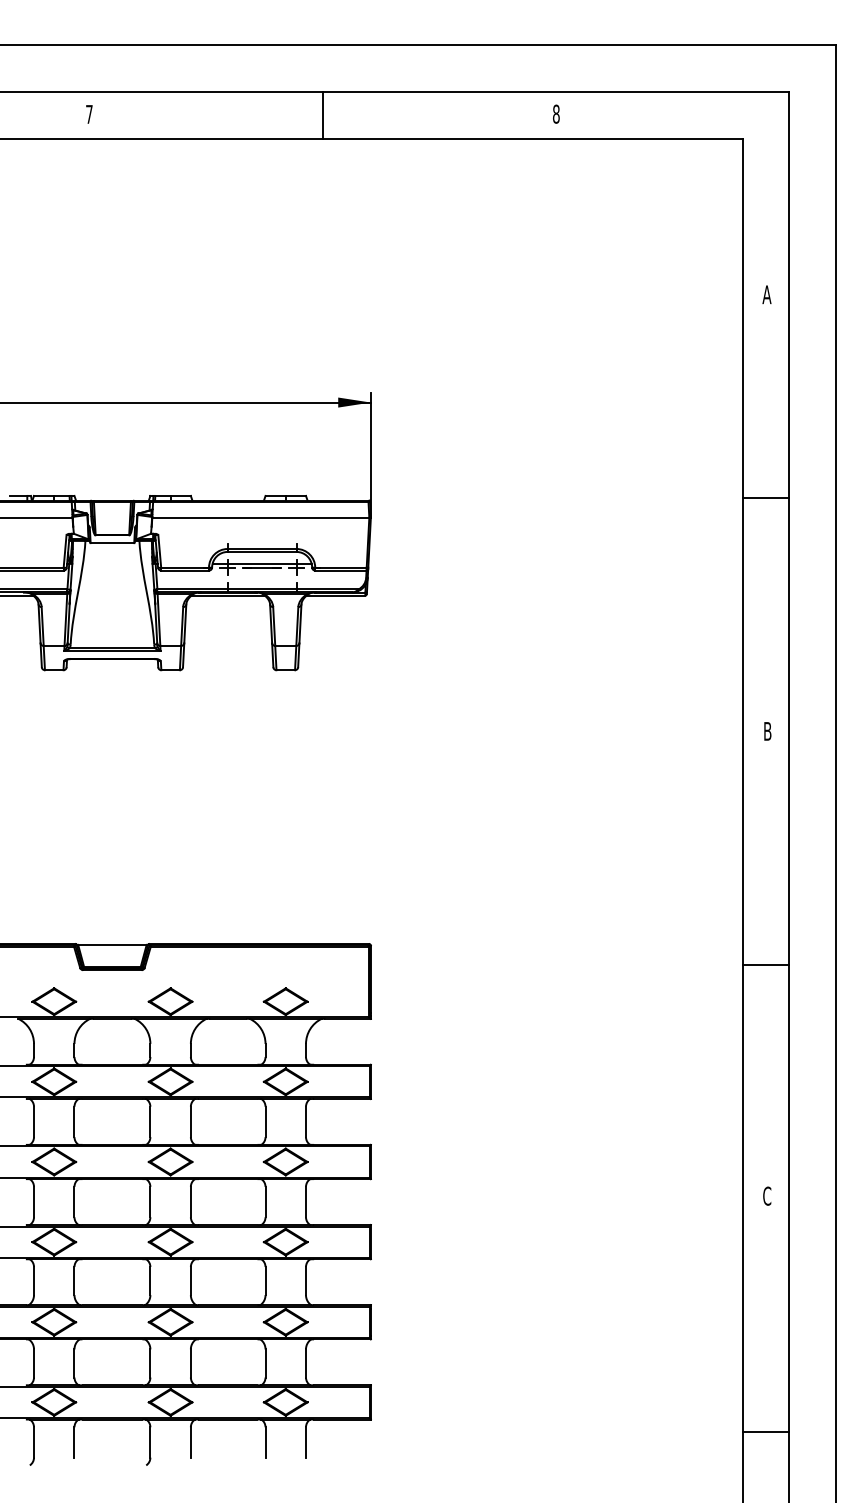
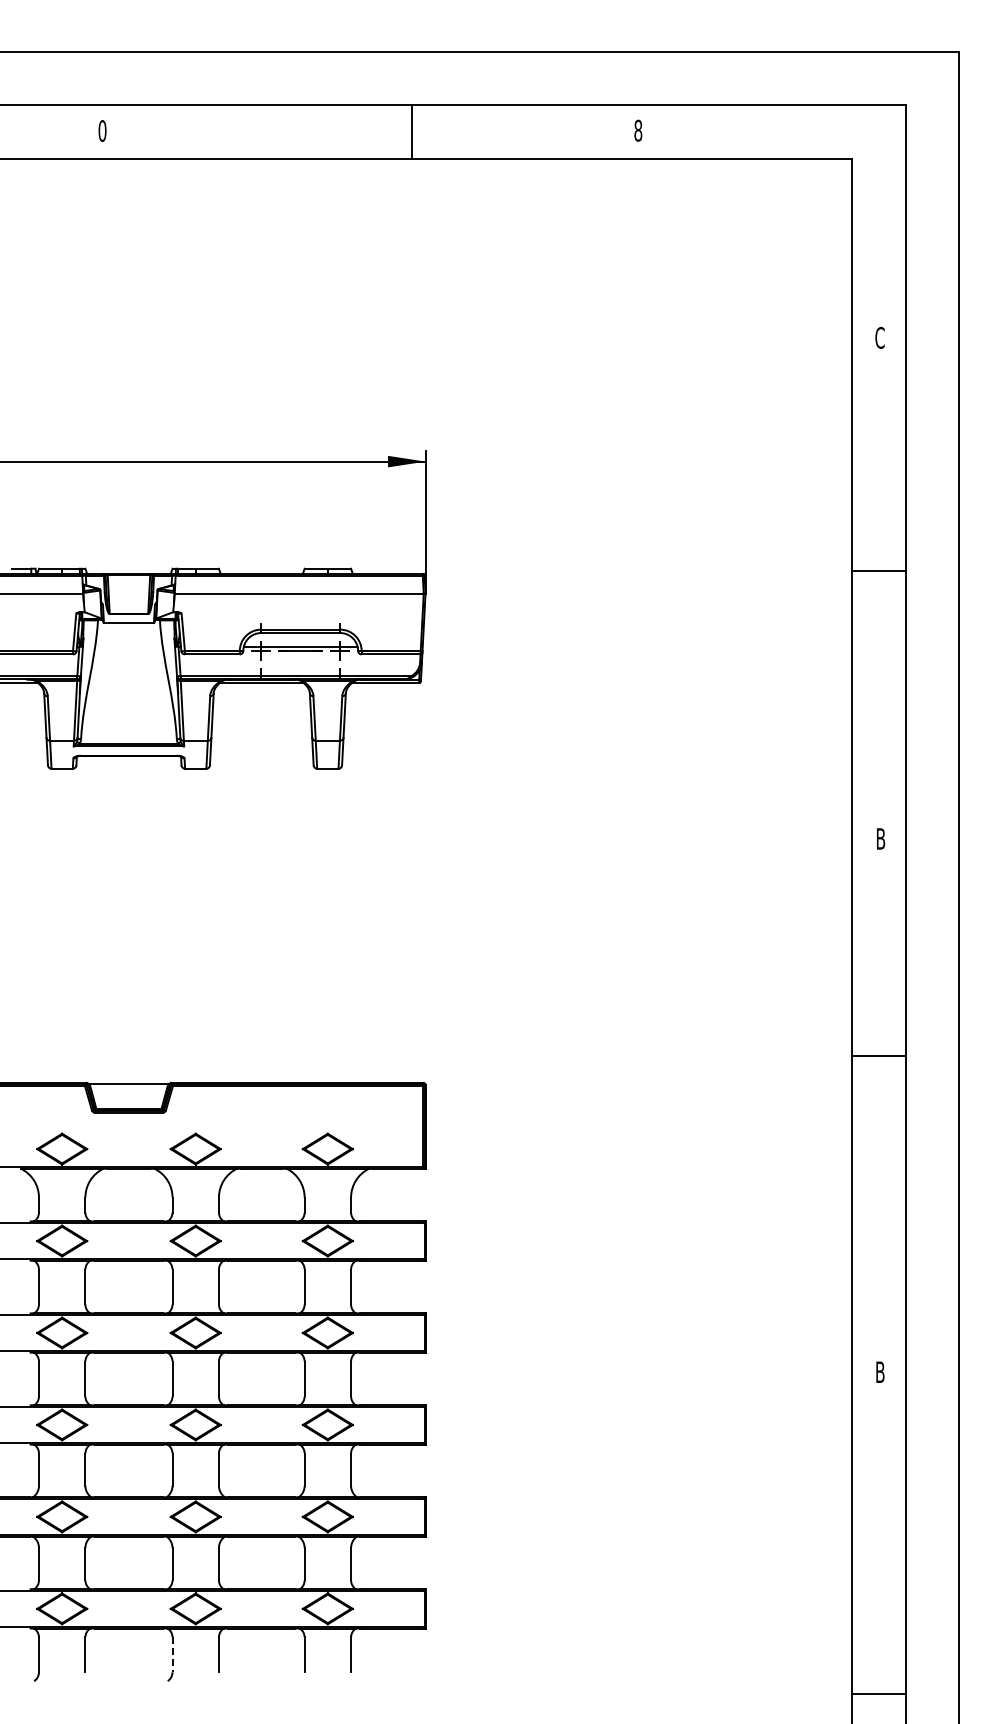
text: (89, 114) -> (102, 131), 7 -> 0
line: (322, 114) -> (412, 131), moved
text: (766, 294) -> (879, 337), A -> C
line: (765, 964) -> (878, 1055), moved
text: (766, 1196) -> (879, 1372), C -> B
line: (765, 1431) -> (878, 1693), moved
line: (150, 1443) -> (172, 1655), solid -> dashed

